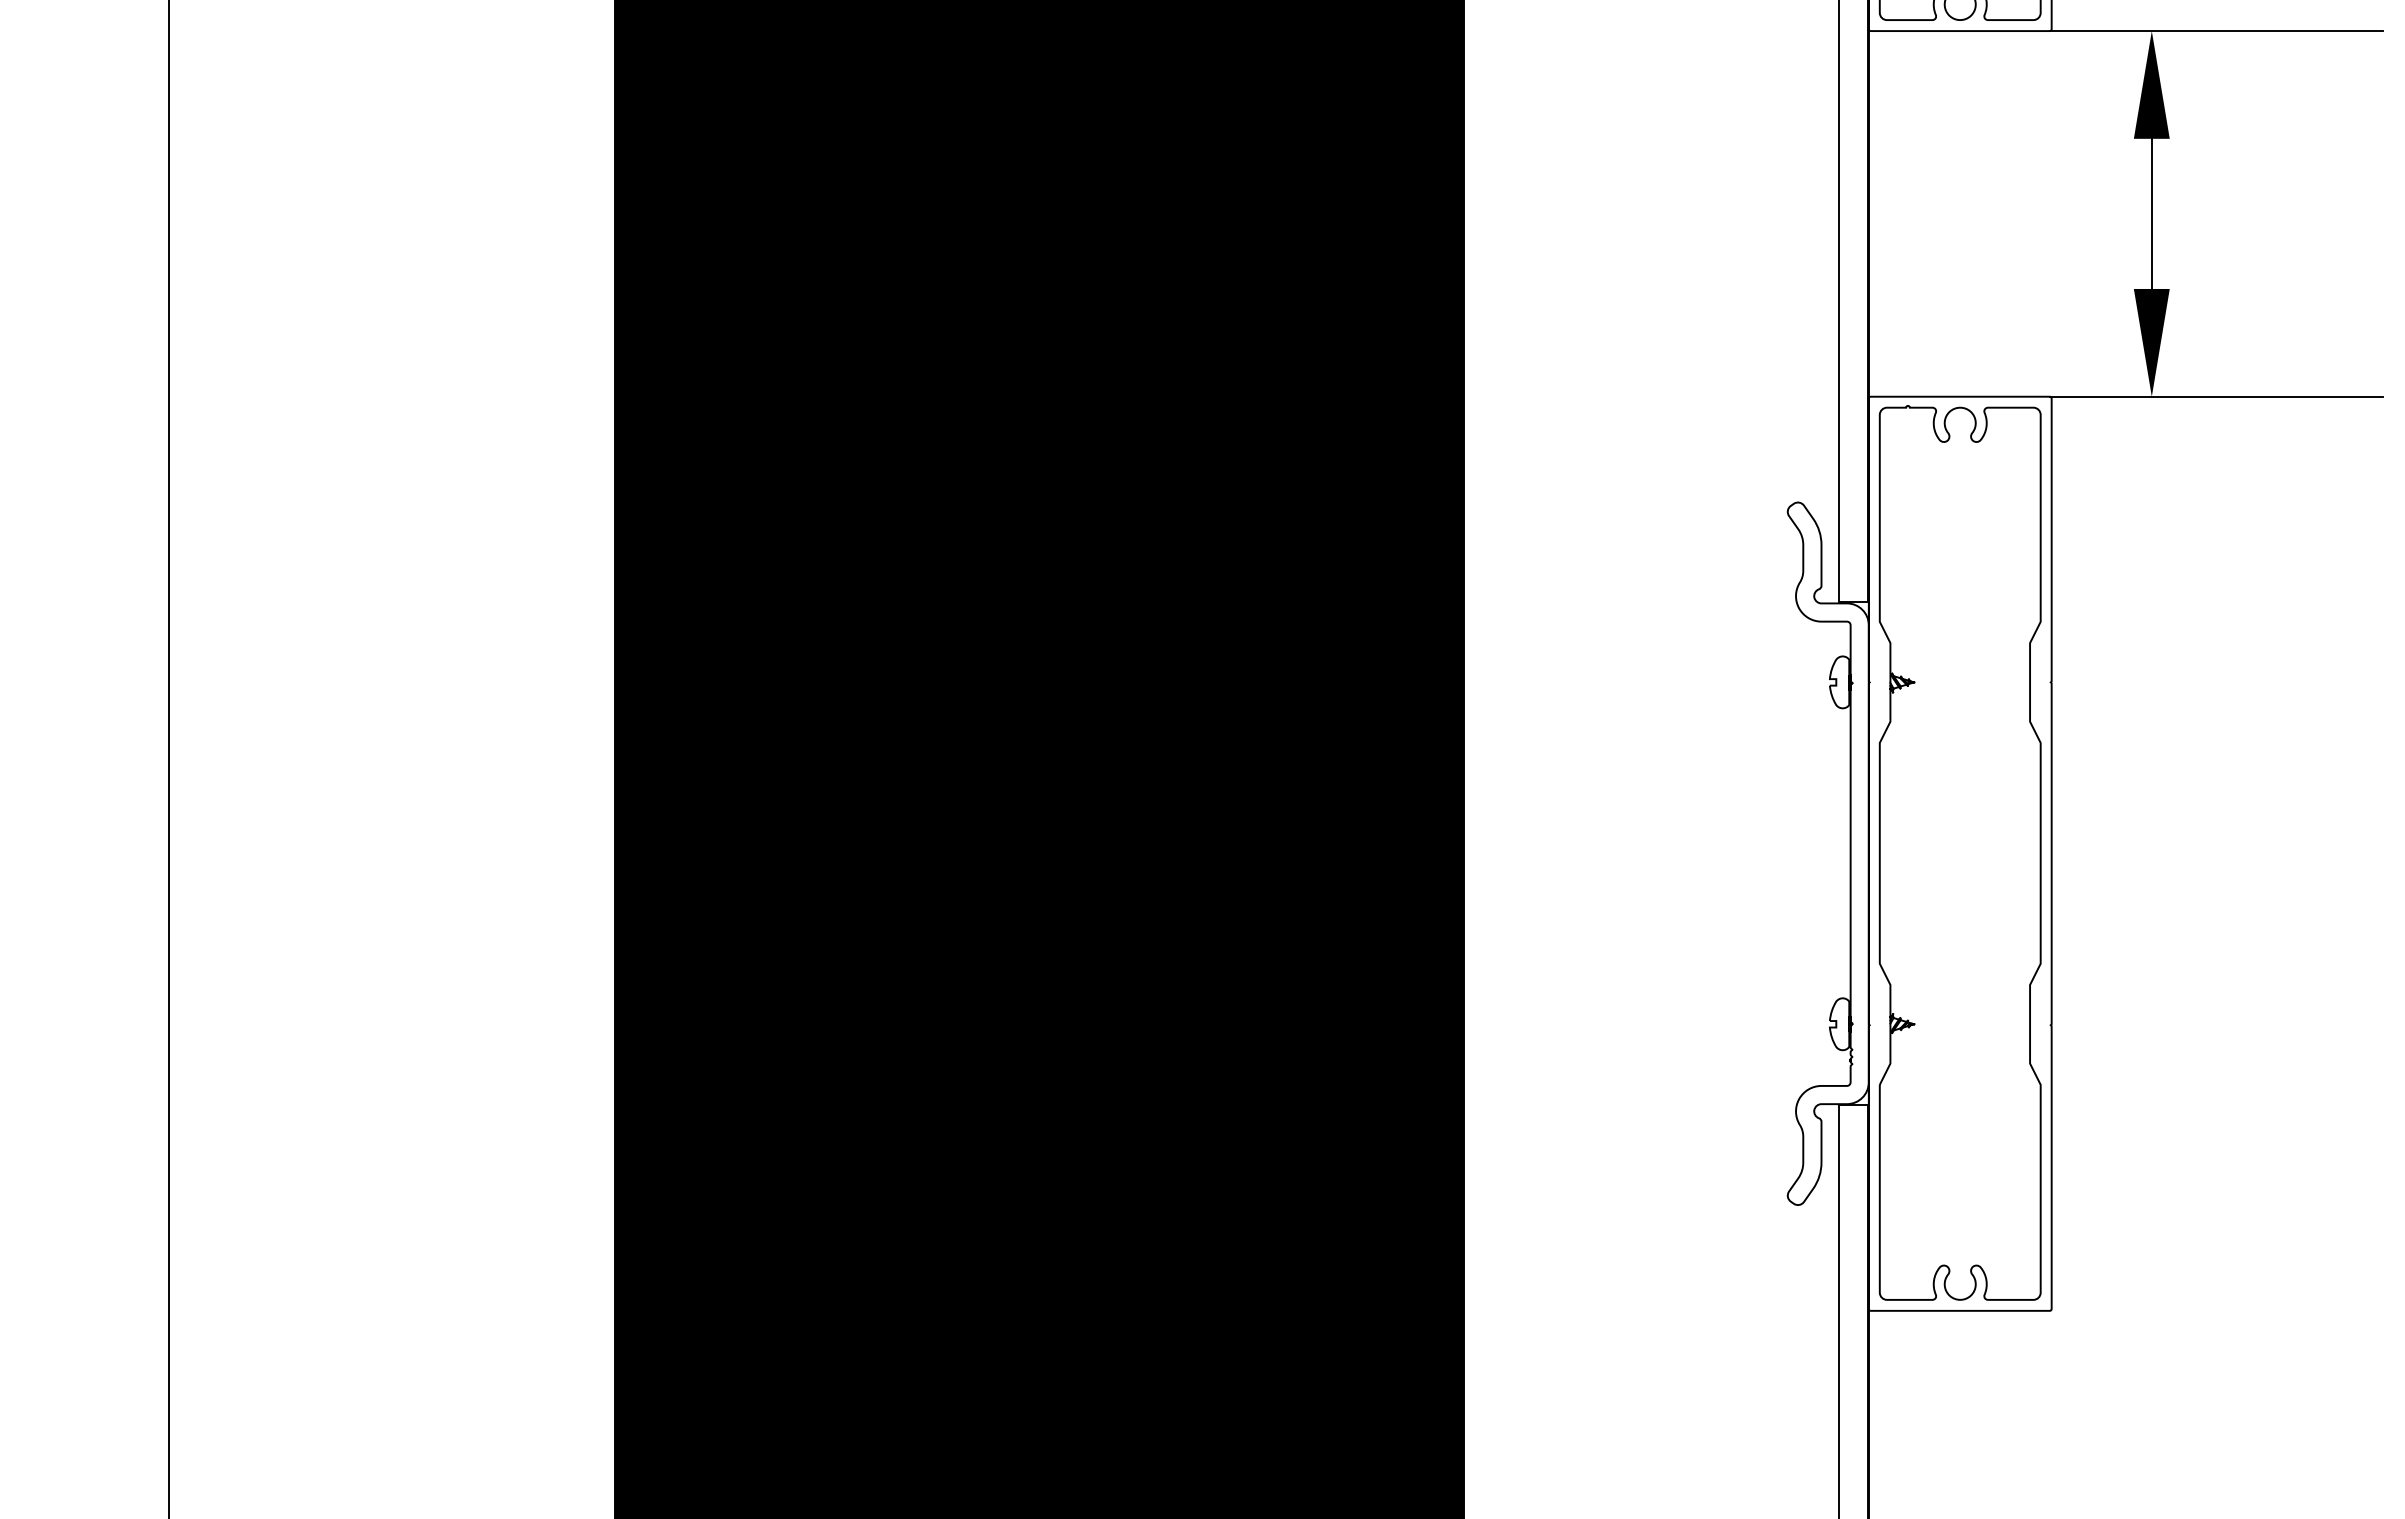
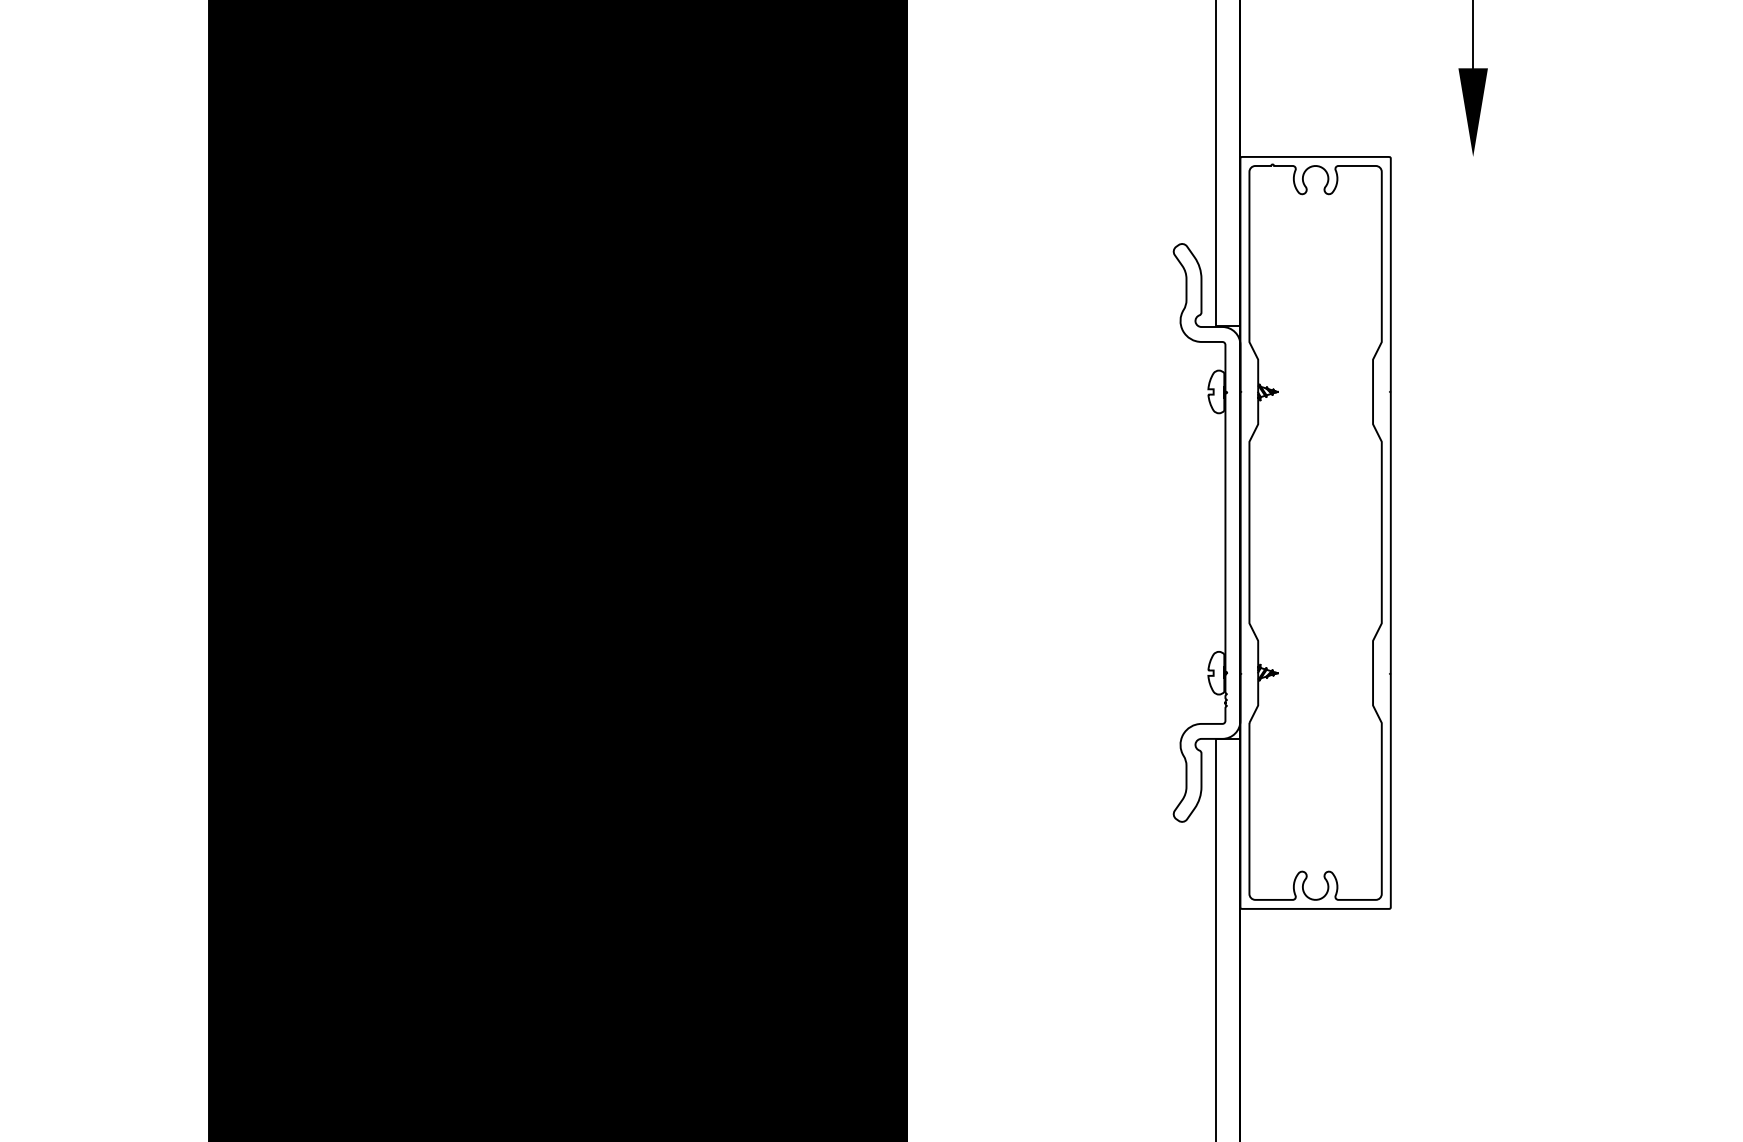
line: (2216, 396) -> (1526, 156), removed

